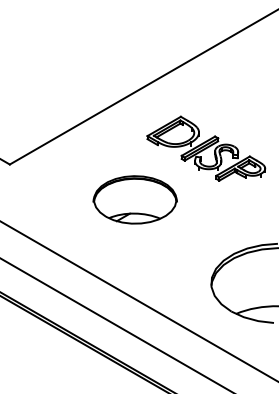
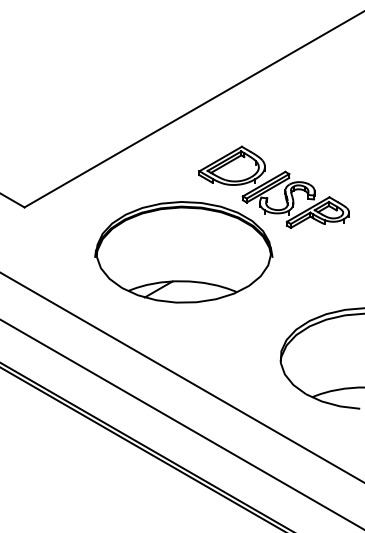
part: (134, 199) -> (183, 252), size x1.67

